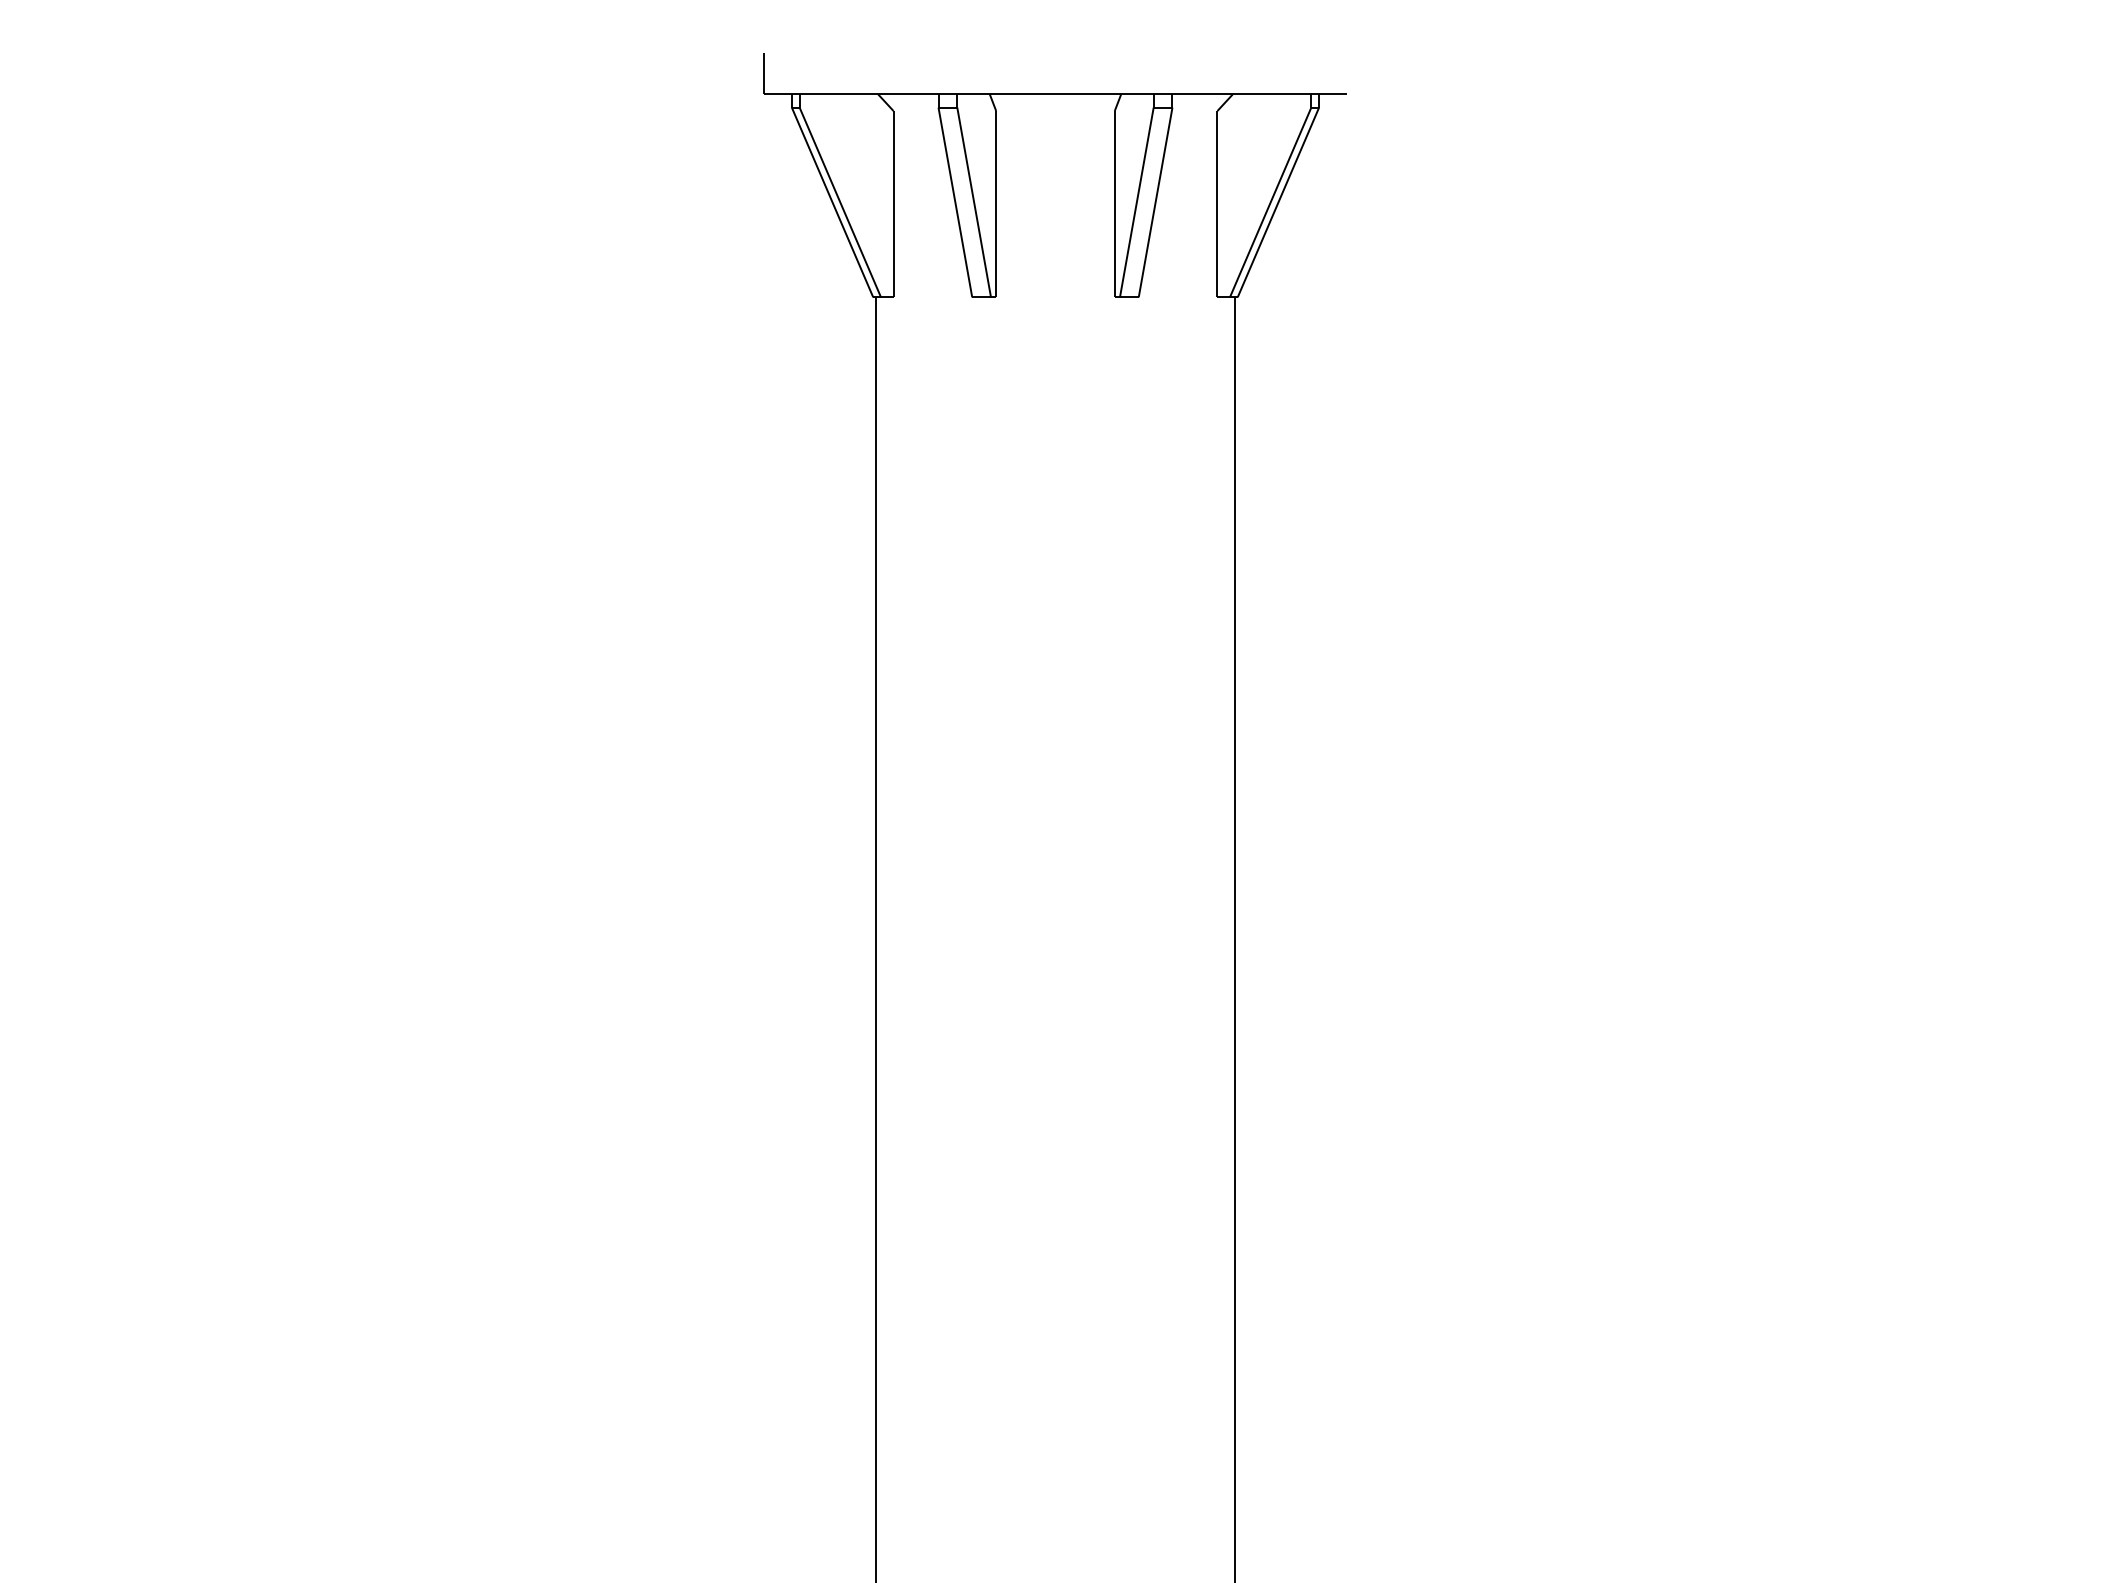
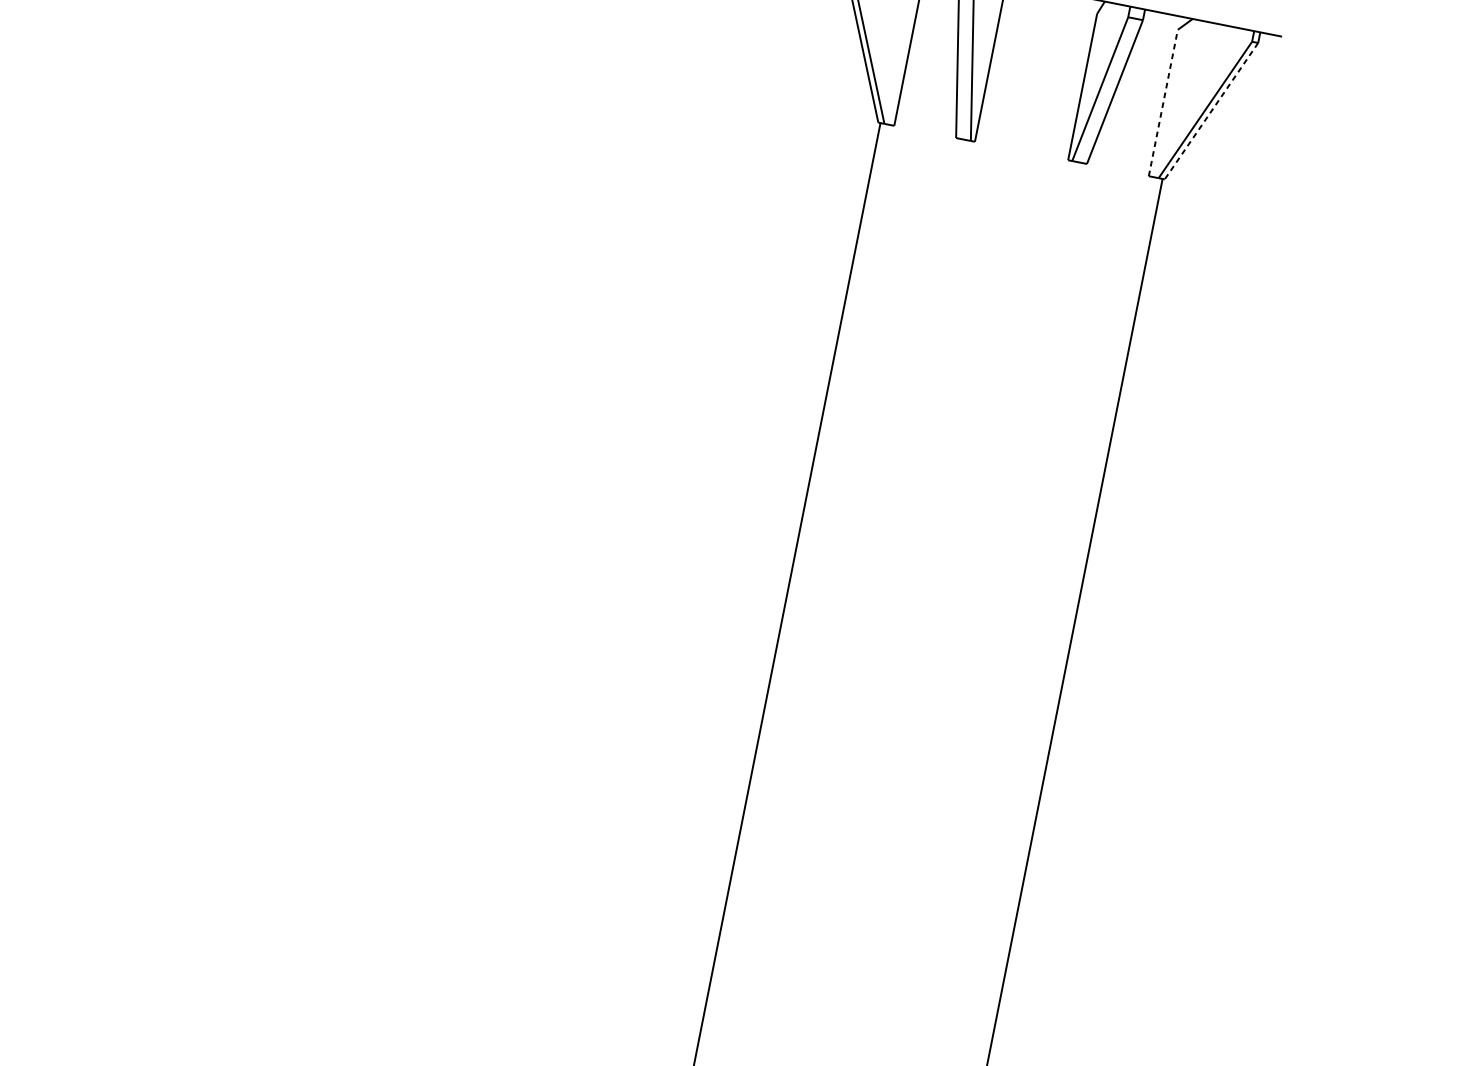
line: (1278, 202) -> (1211, 111), solid -> dashed
line: (1217, 203) -> (1163, 102), solid -> dashed

